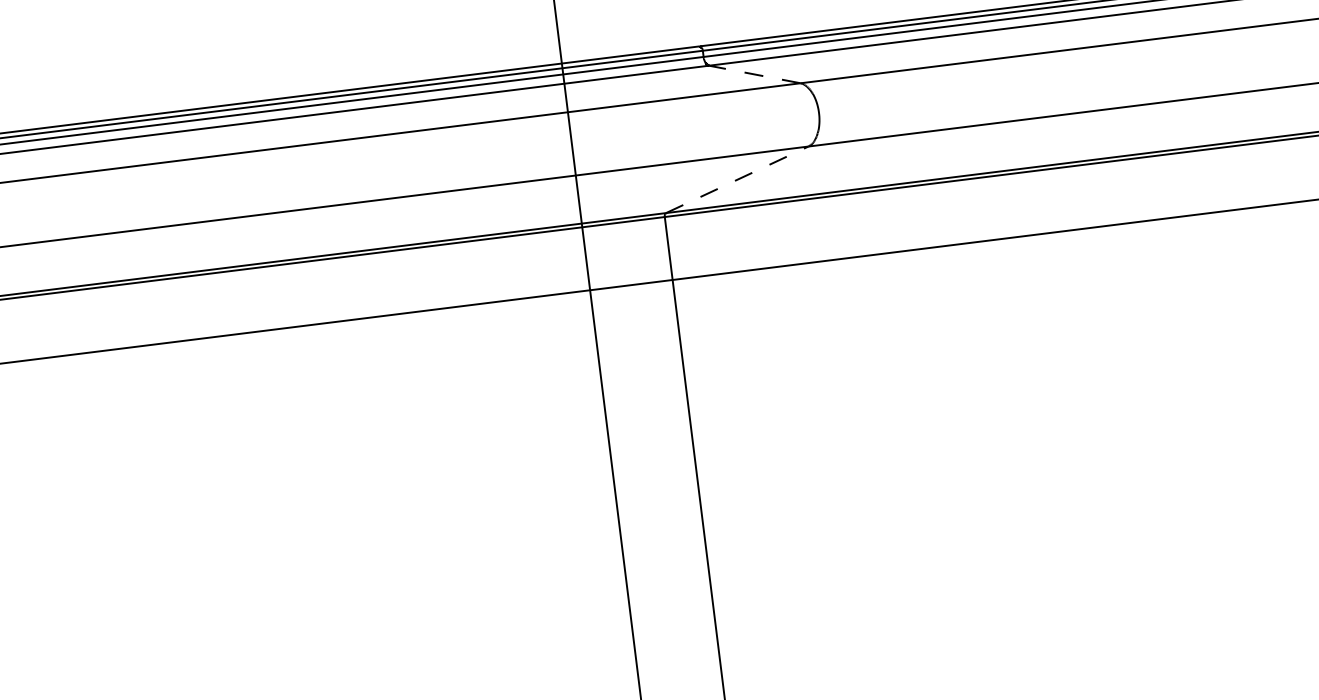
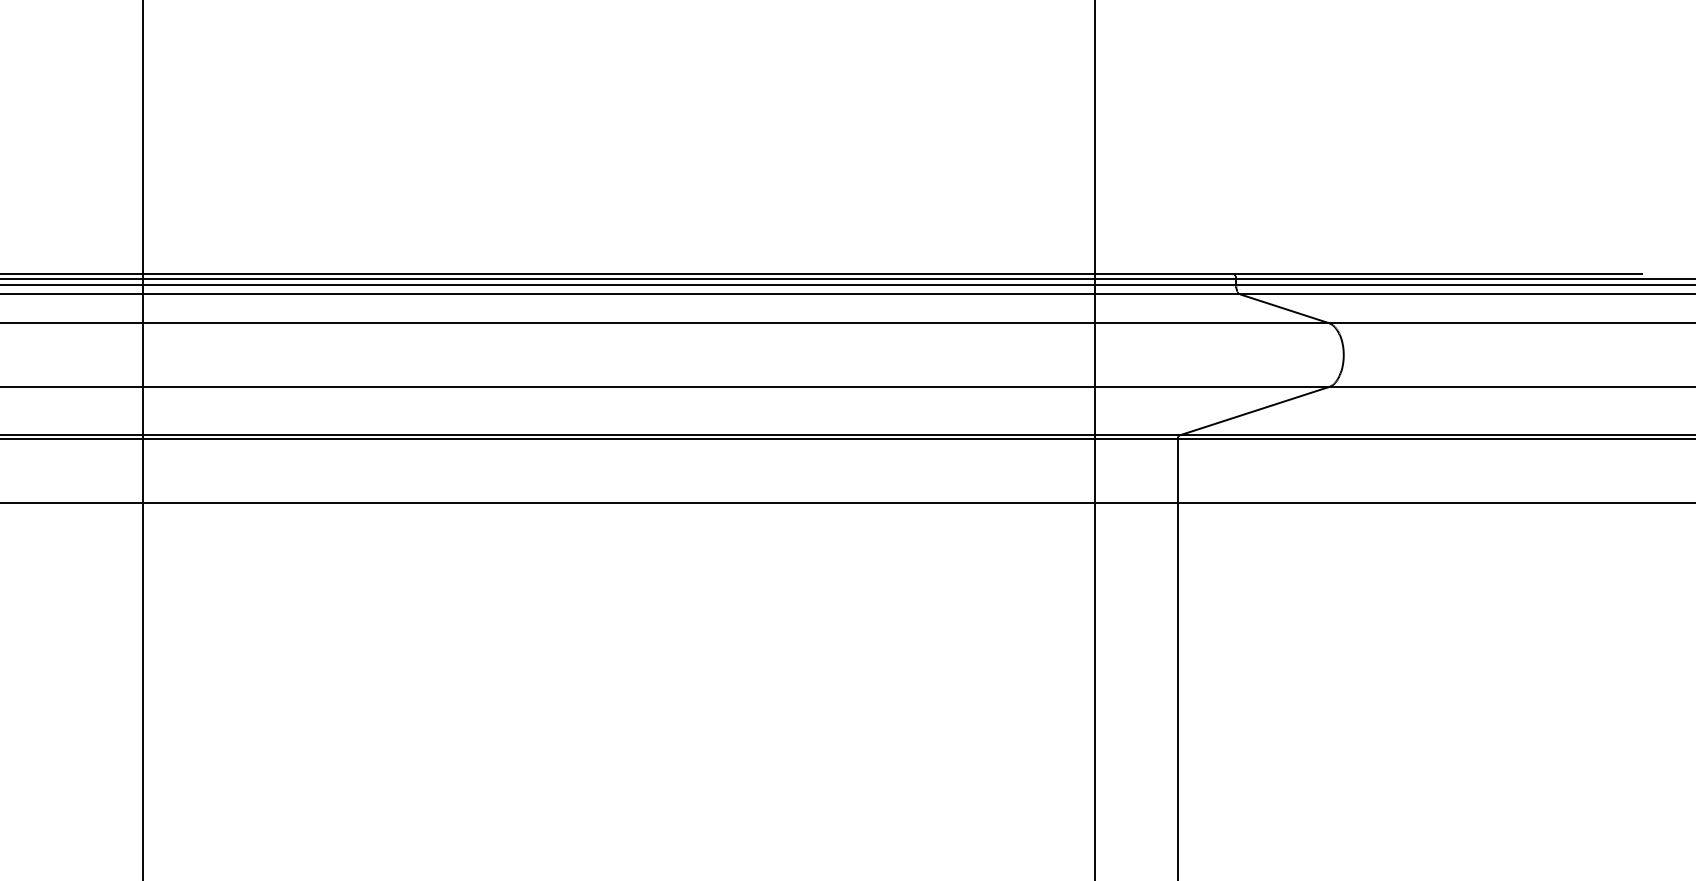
line: (754, 74) -> (1284, 308), dashed -> solid
line: (737, 180) -> (1254, 411), dashed -> solid

